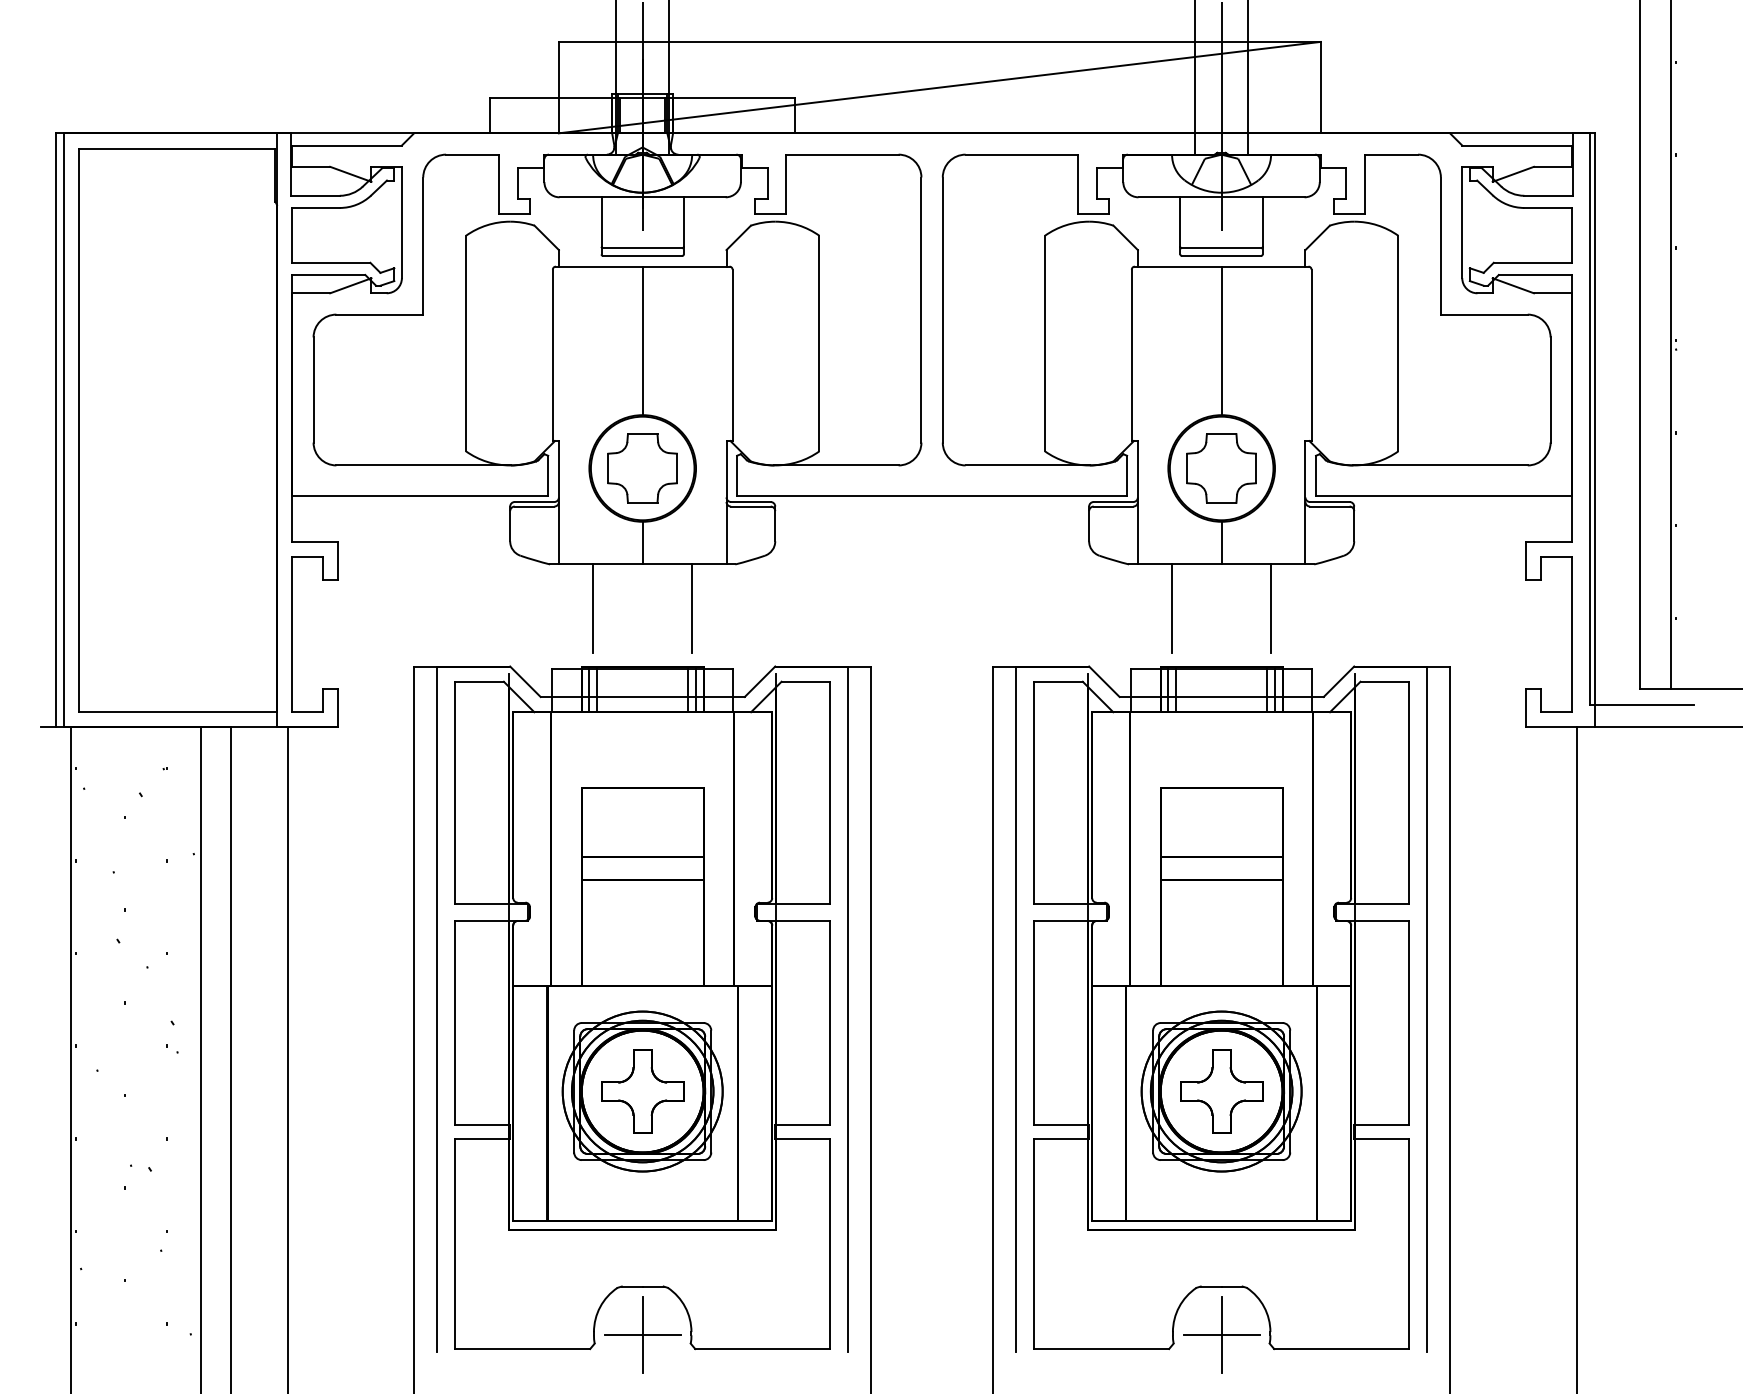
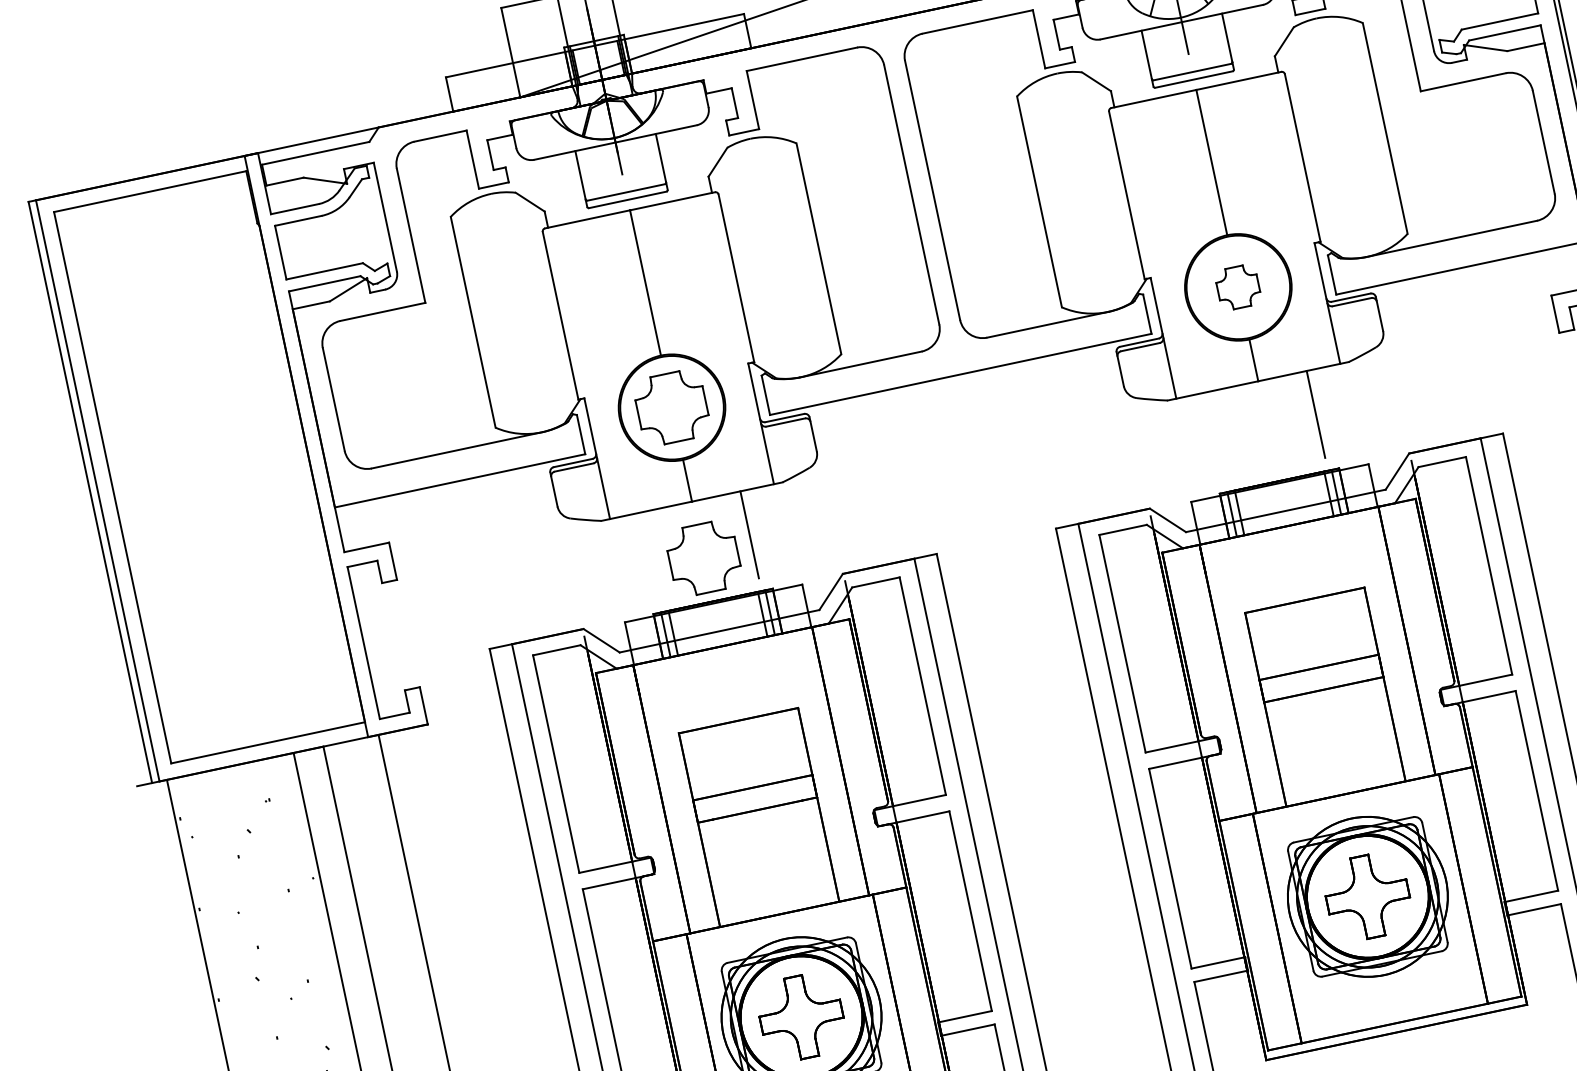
part: (1221, 468) -> (1238, 287), size x0.6
line: (593, 608) -> (653, 554), removed
line: (1172, 608) -> (1219, 434), removed
part: (642, 622) -> (703, 558), added

